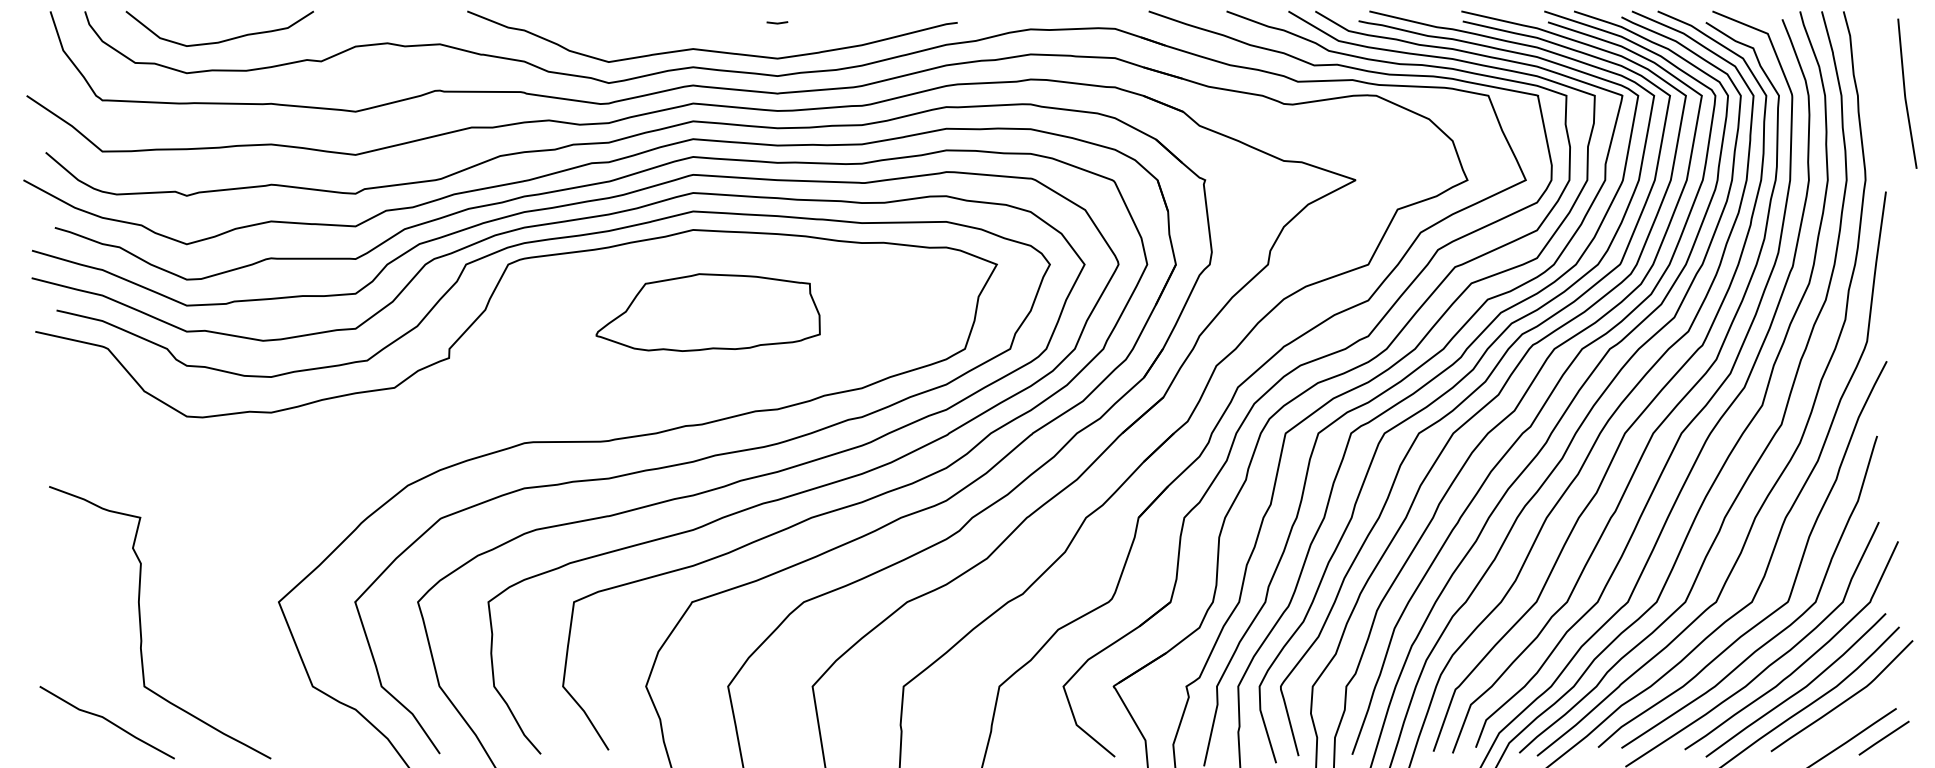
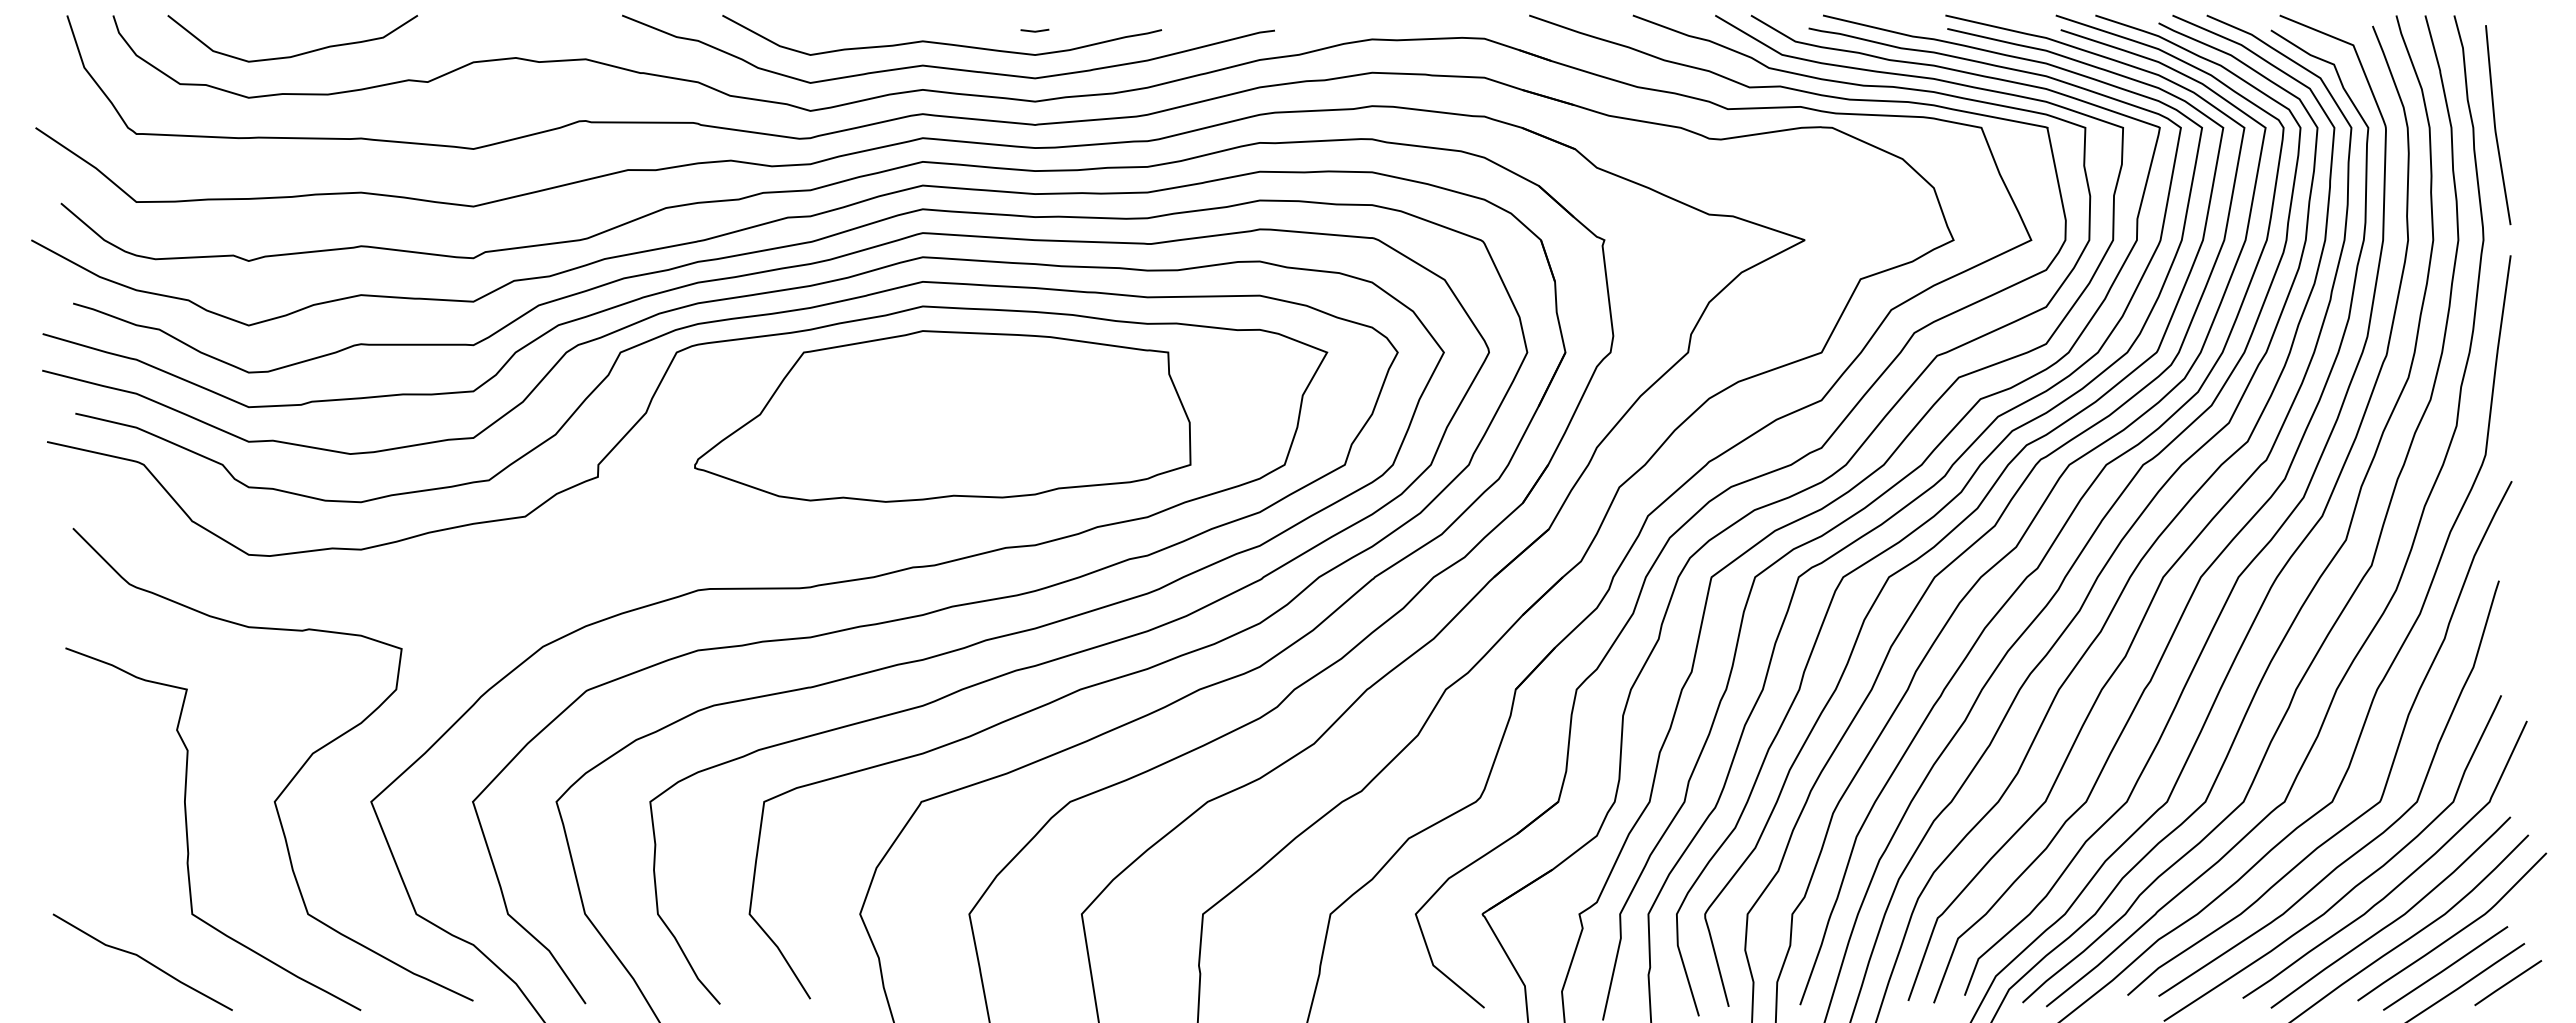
curve: (707, 31) -> (942, 42), added
curve: (1905, 94) -> (2495, 125), moved
part: (707, 312) -> (942, 416), size x1.67
curve: (218, 584) -> (291, 778), added
line: (1837, 727) -> (2445, 968), added

